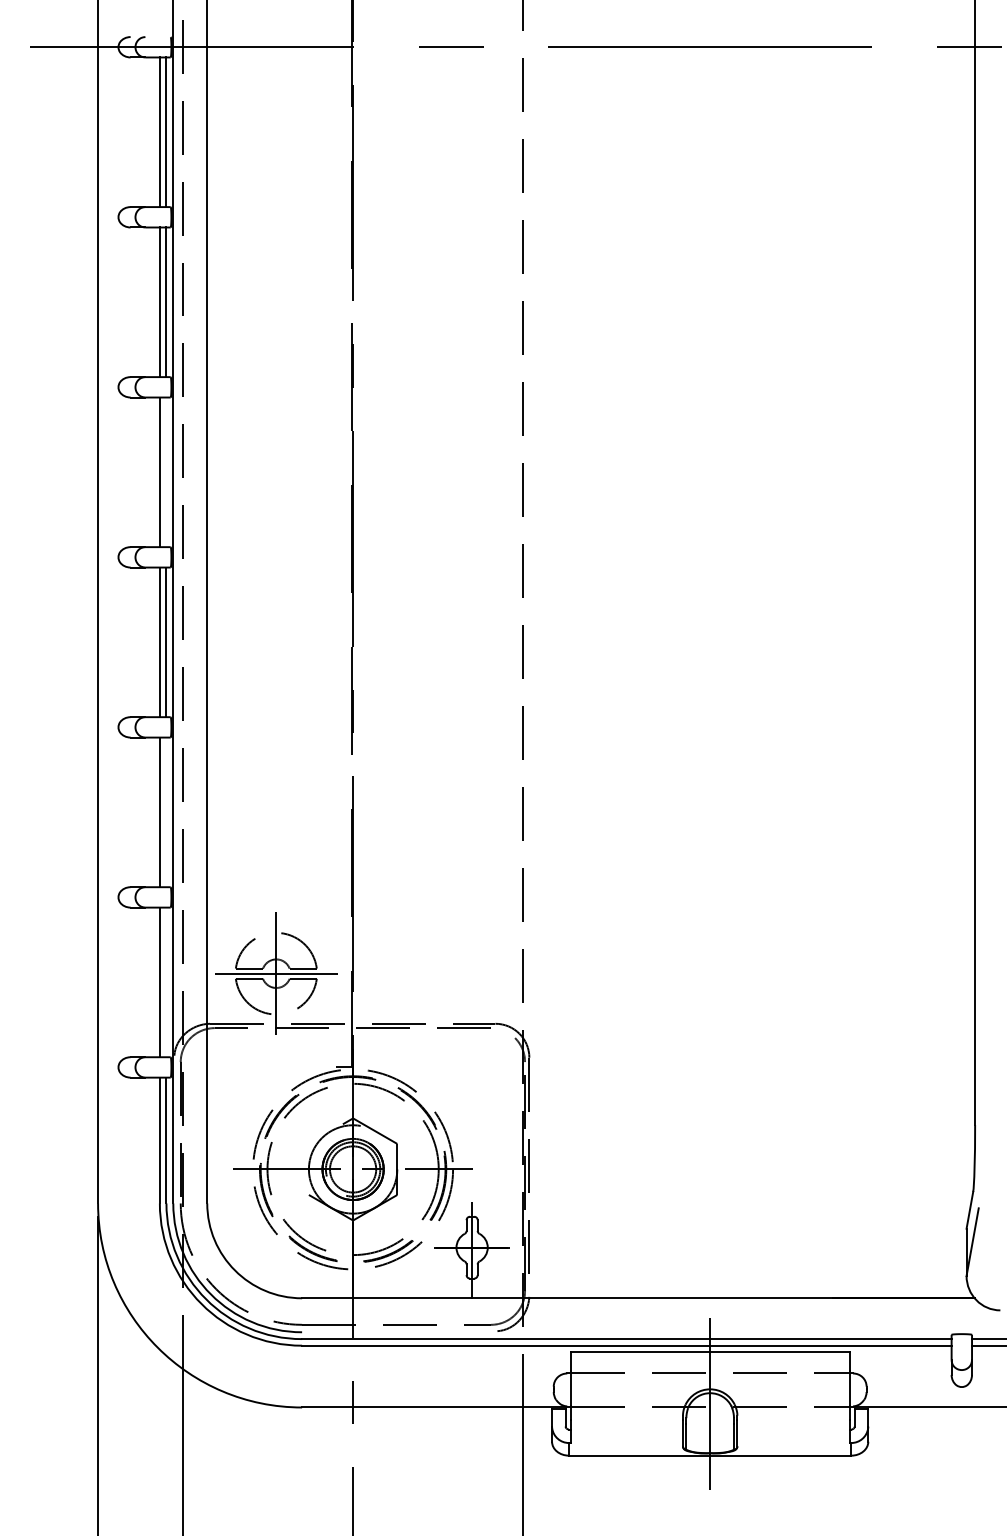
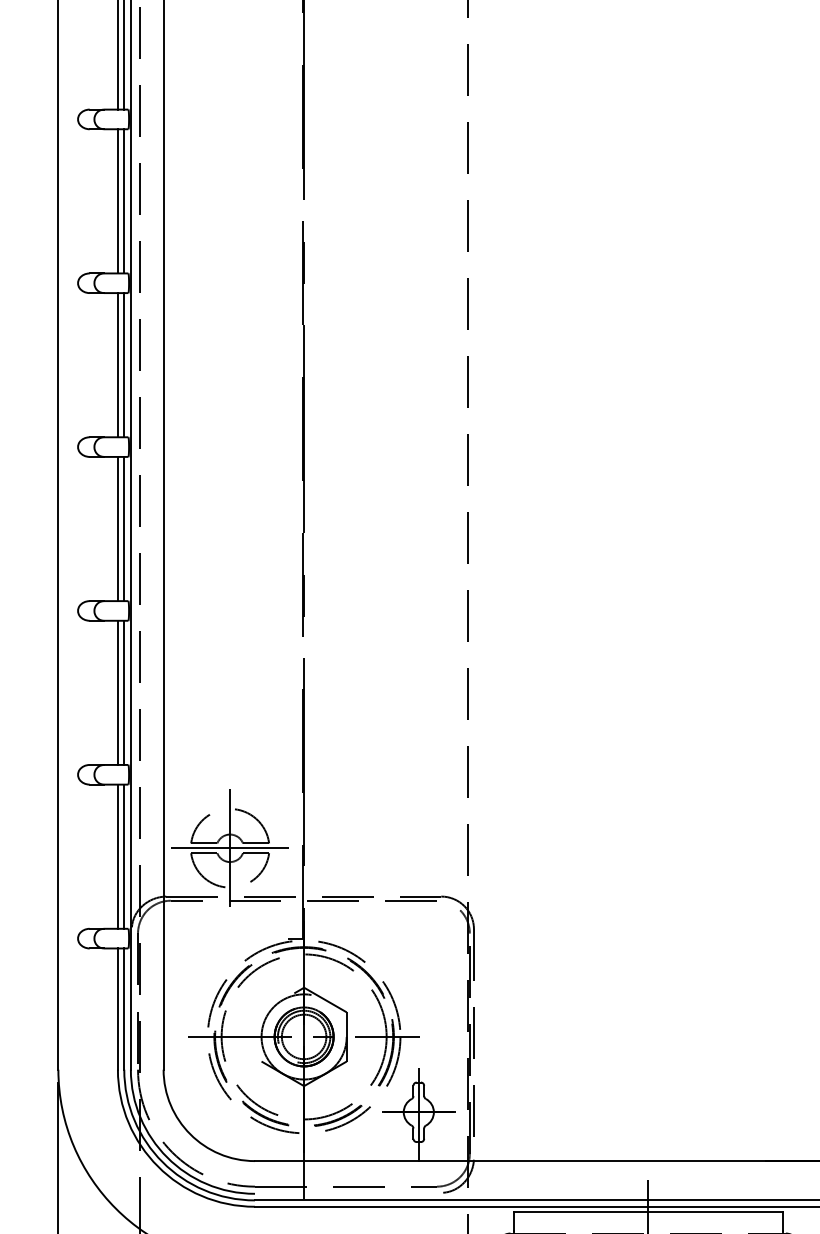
line: (166, 472) -> (124, 365), added
line: (166, 812) -> (124, 692), added
line: (166, 982) -> (124, 856), added

